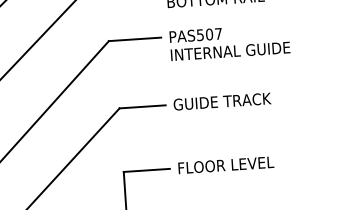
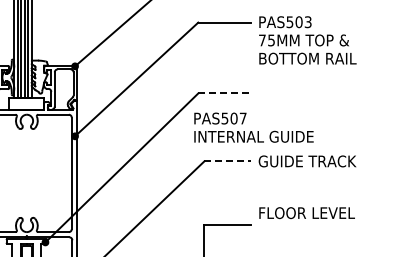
line: (135, 39) -> (224, 93), solid -> dashed
text: (229, 42) -> (253, 127), moved
line: (143, 106) -> (228, 161), solid -> dashed
text: (225, 165) -> (306, 213), moved

